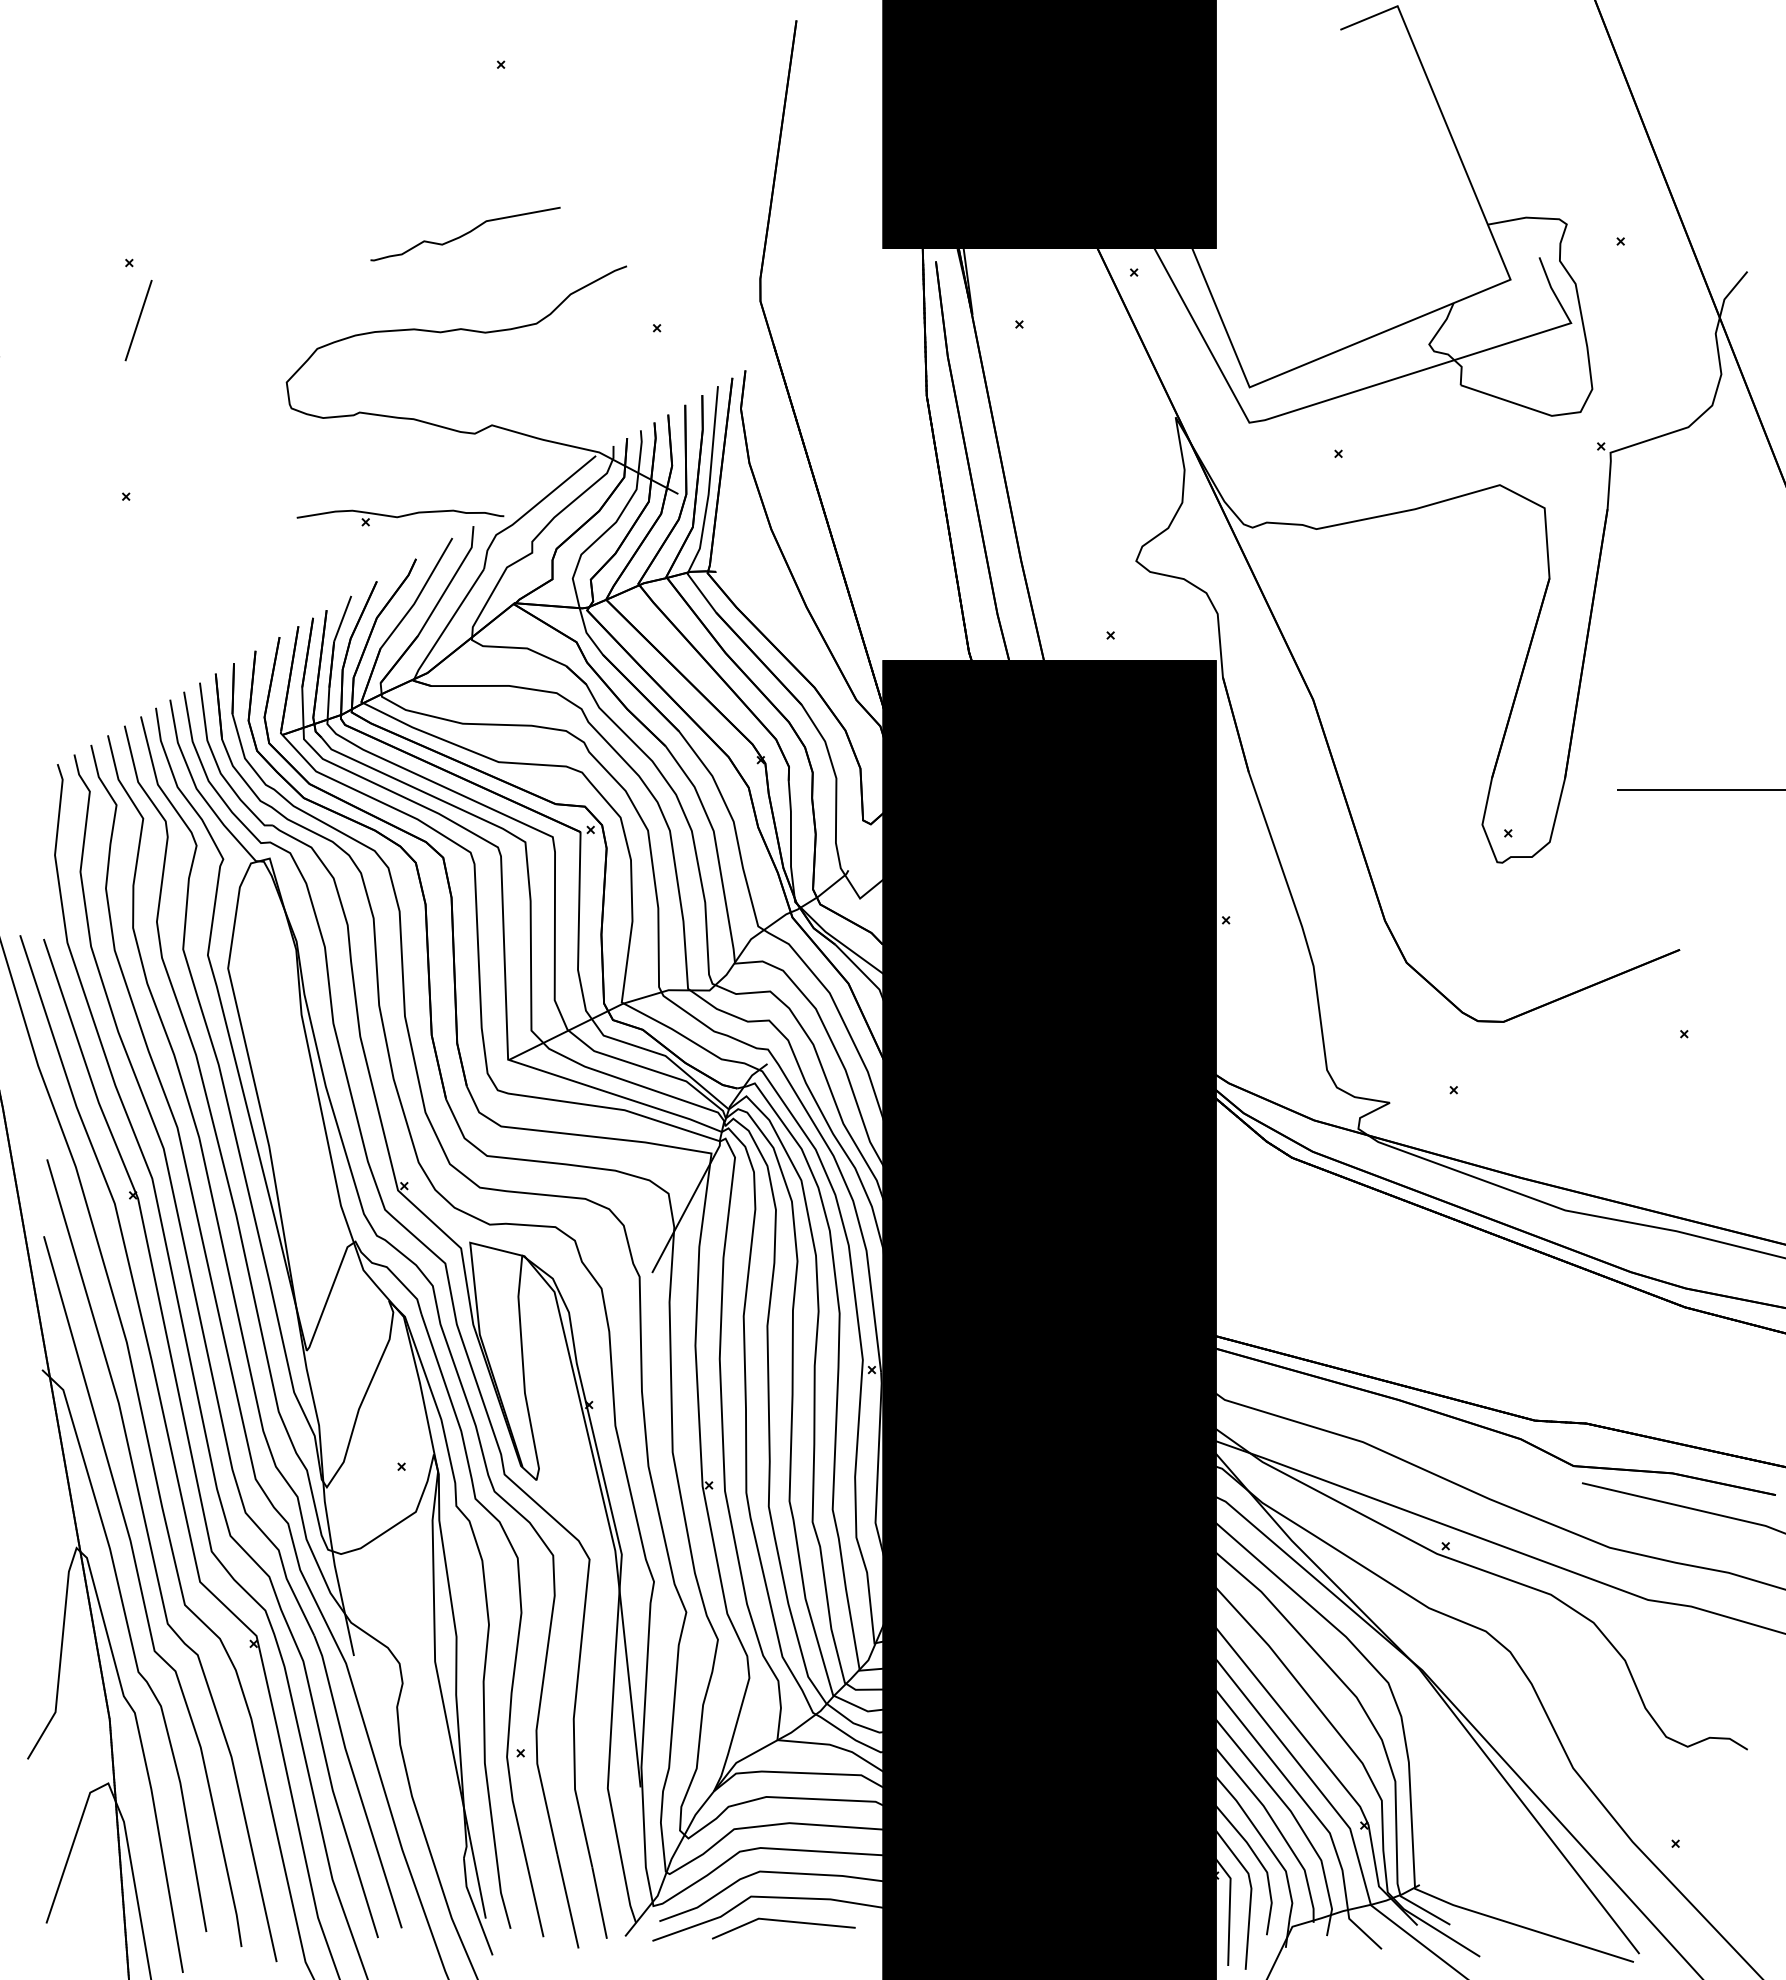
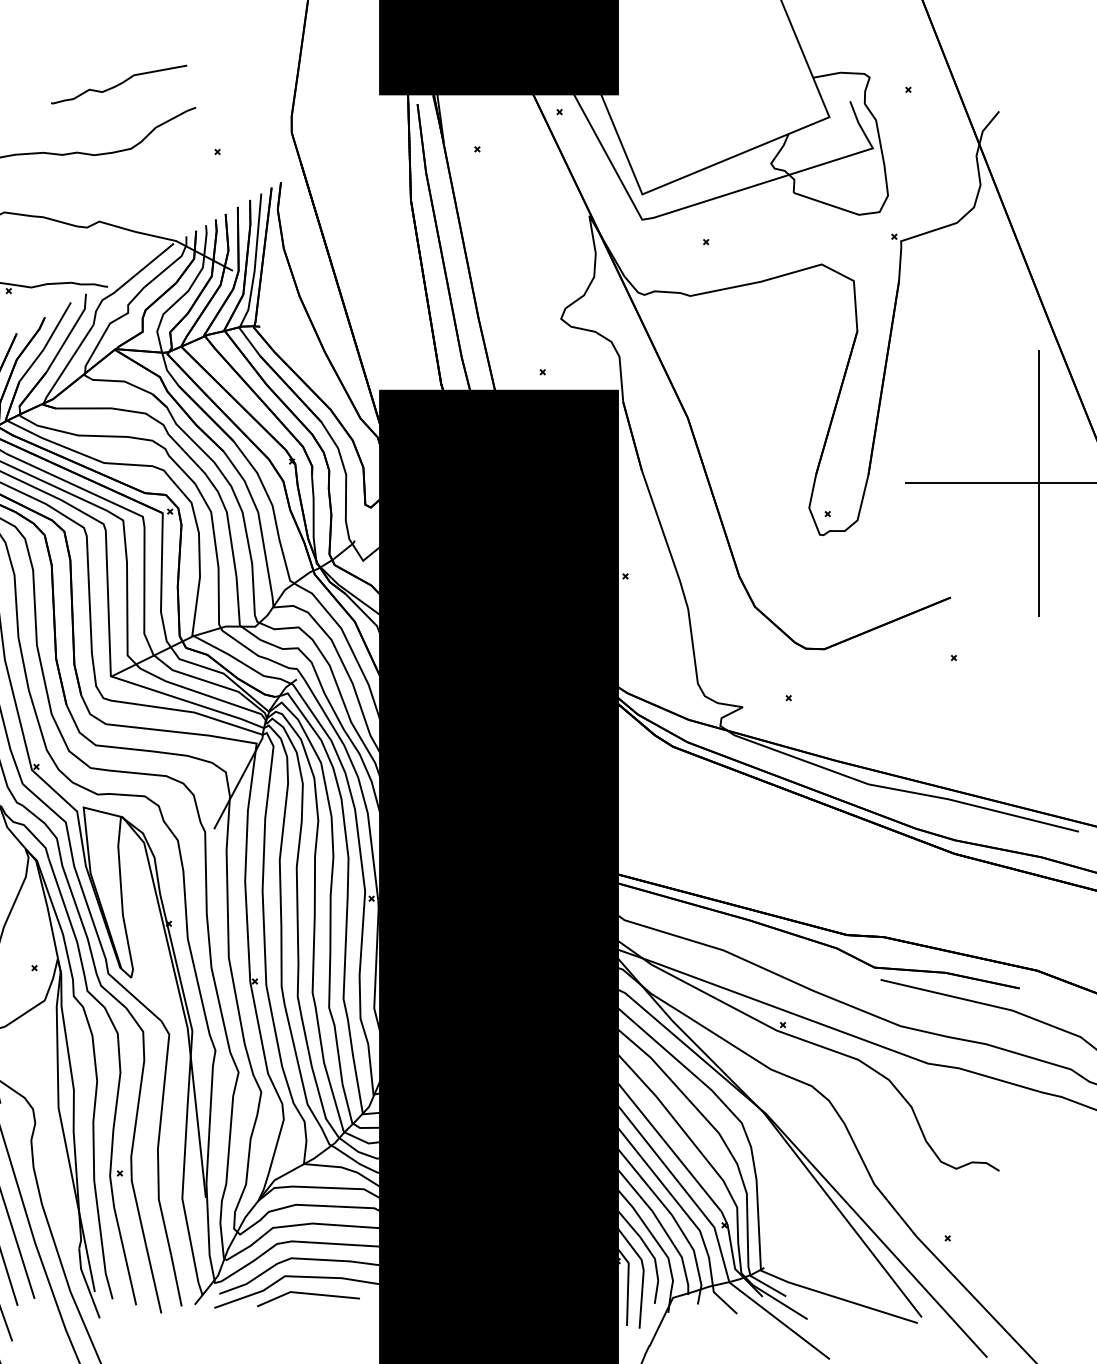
curve: (465, 233) -> (119, 84), moved

